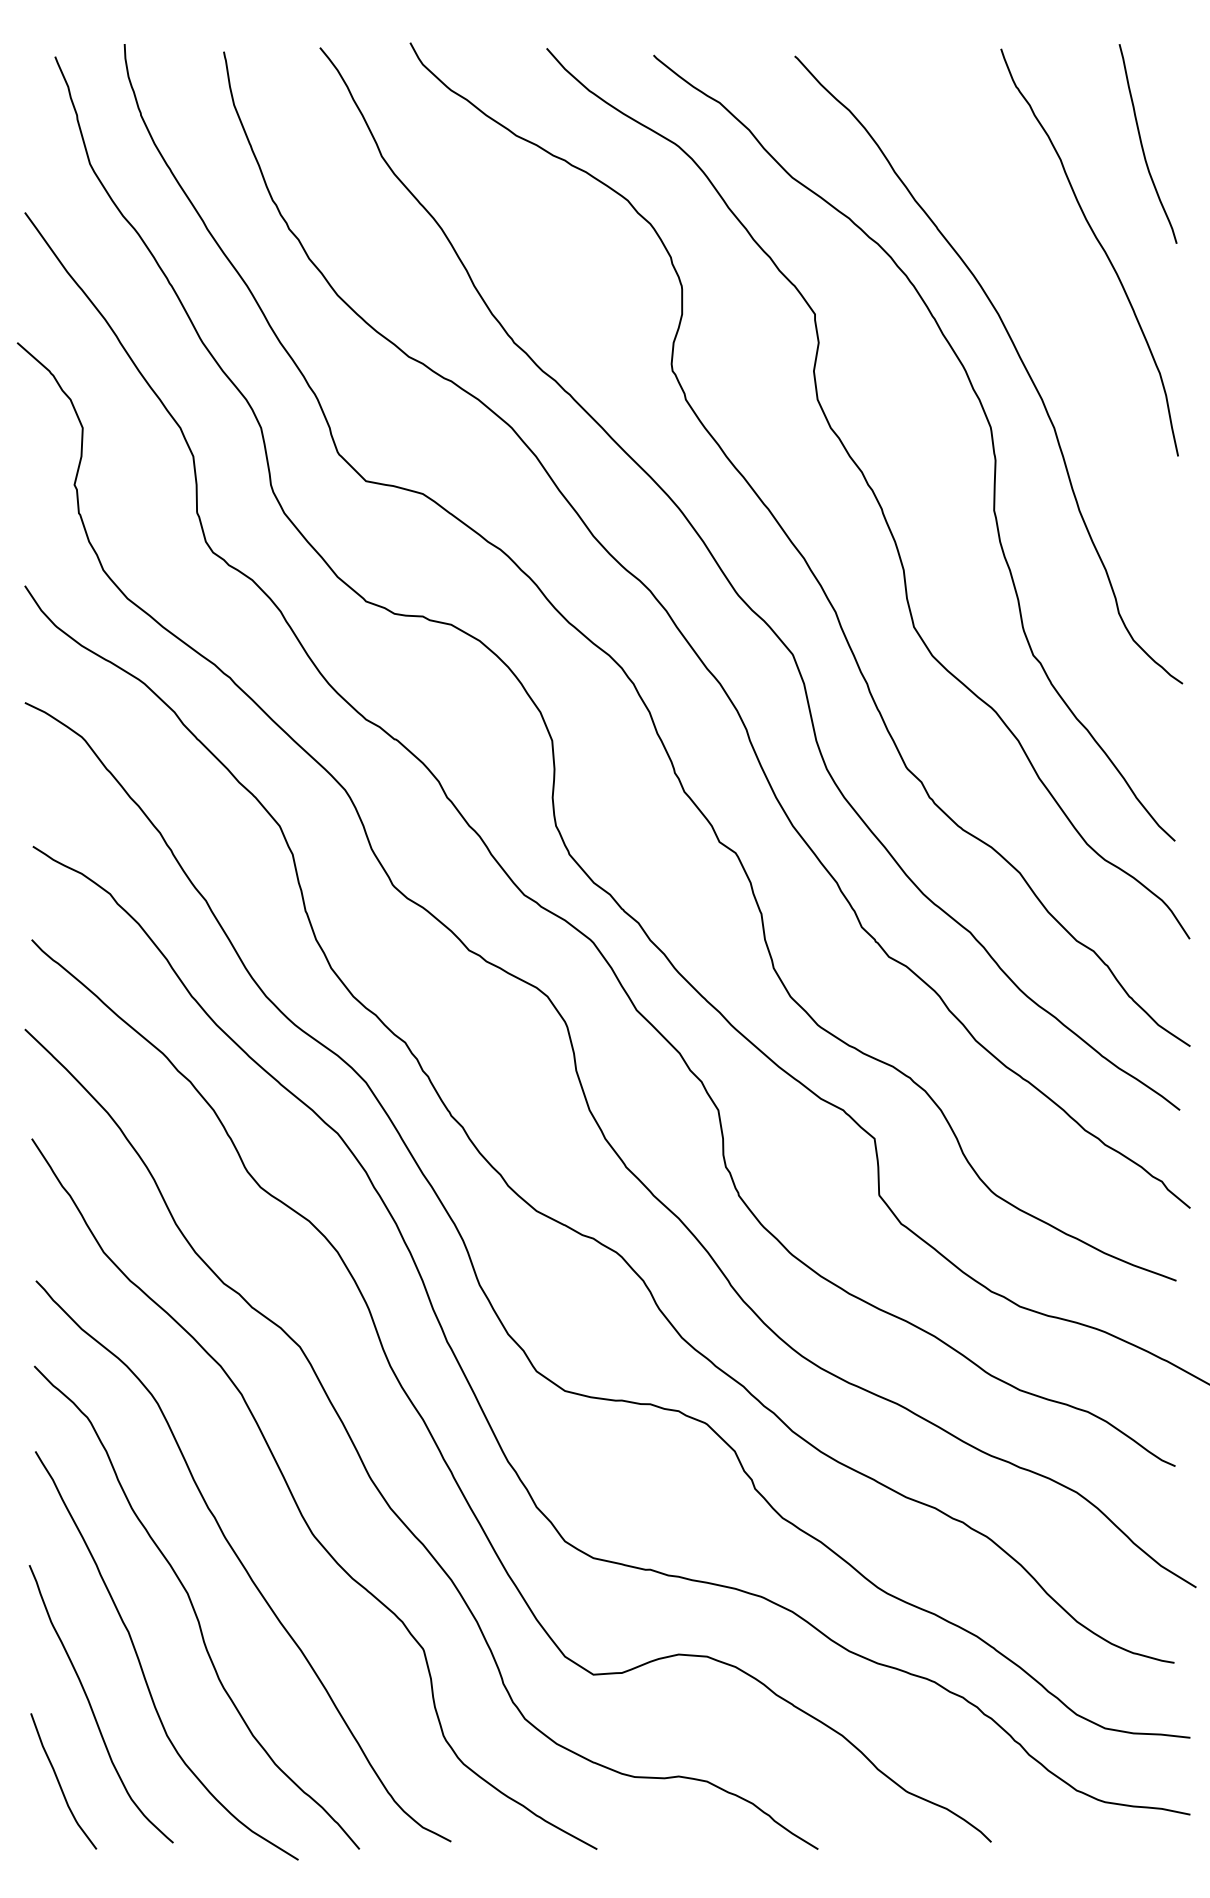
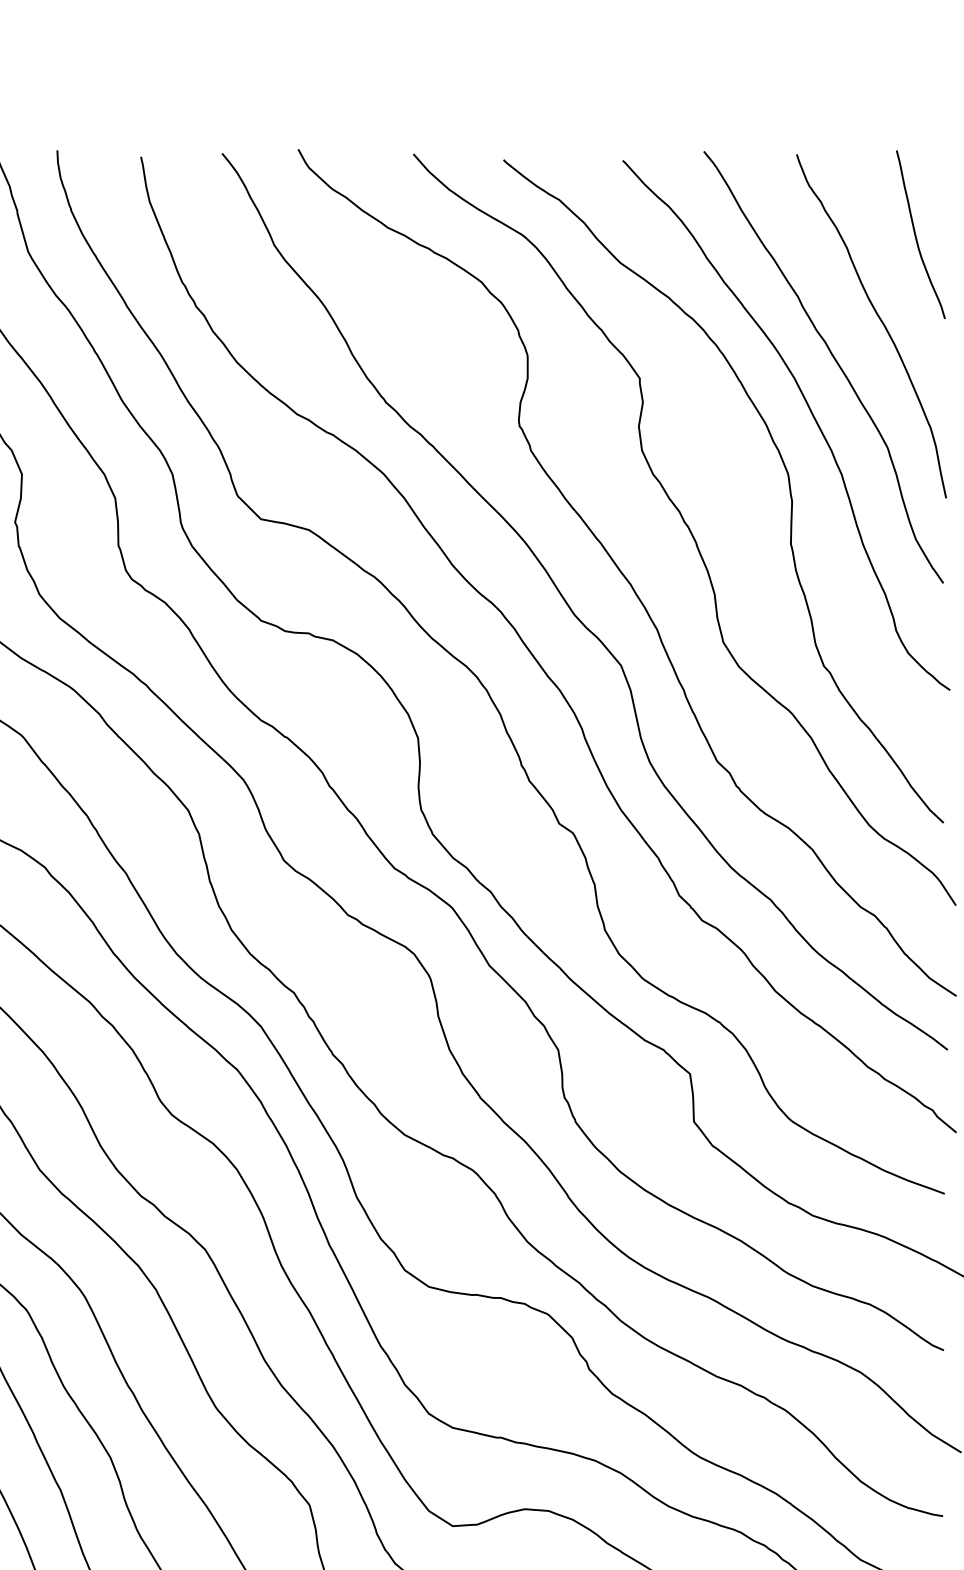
curve: (1046, 293) -> (835, 360), added

